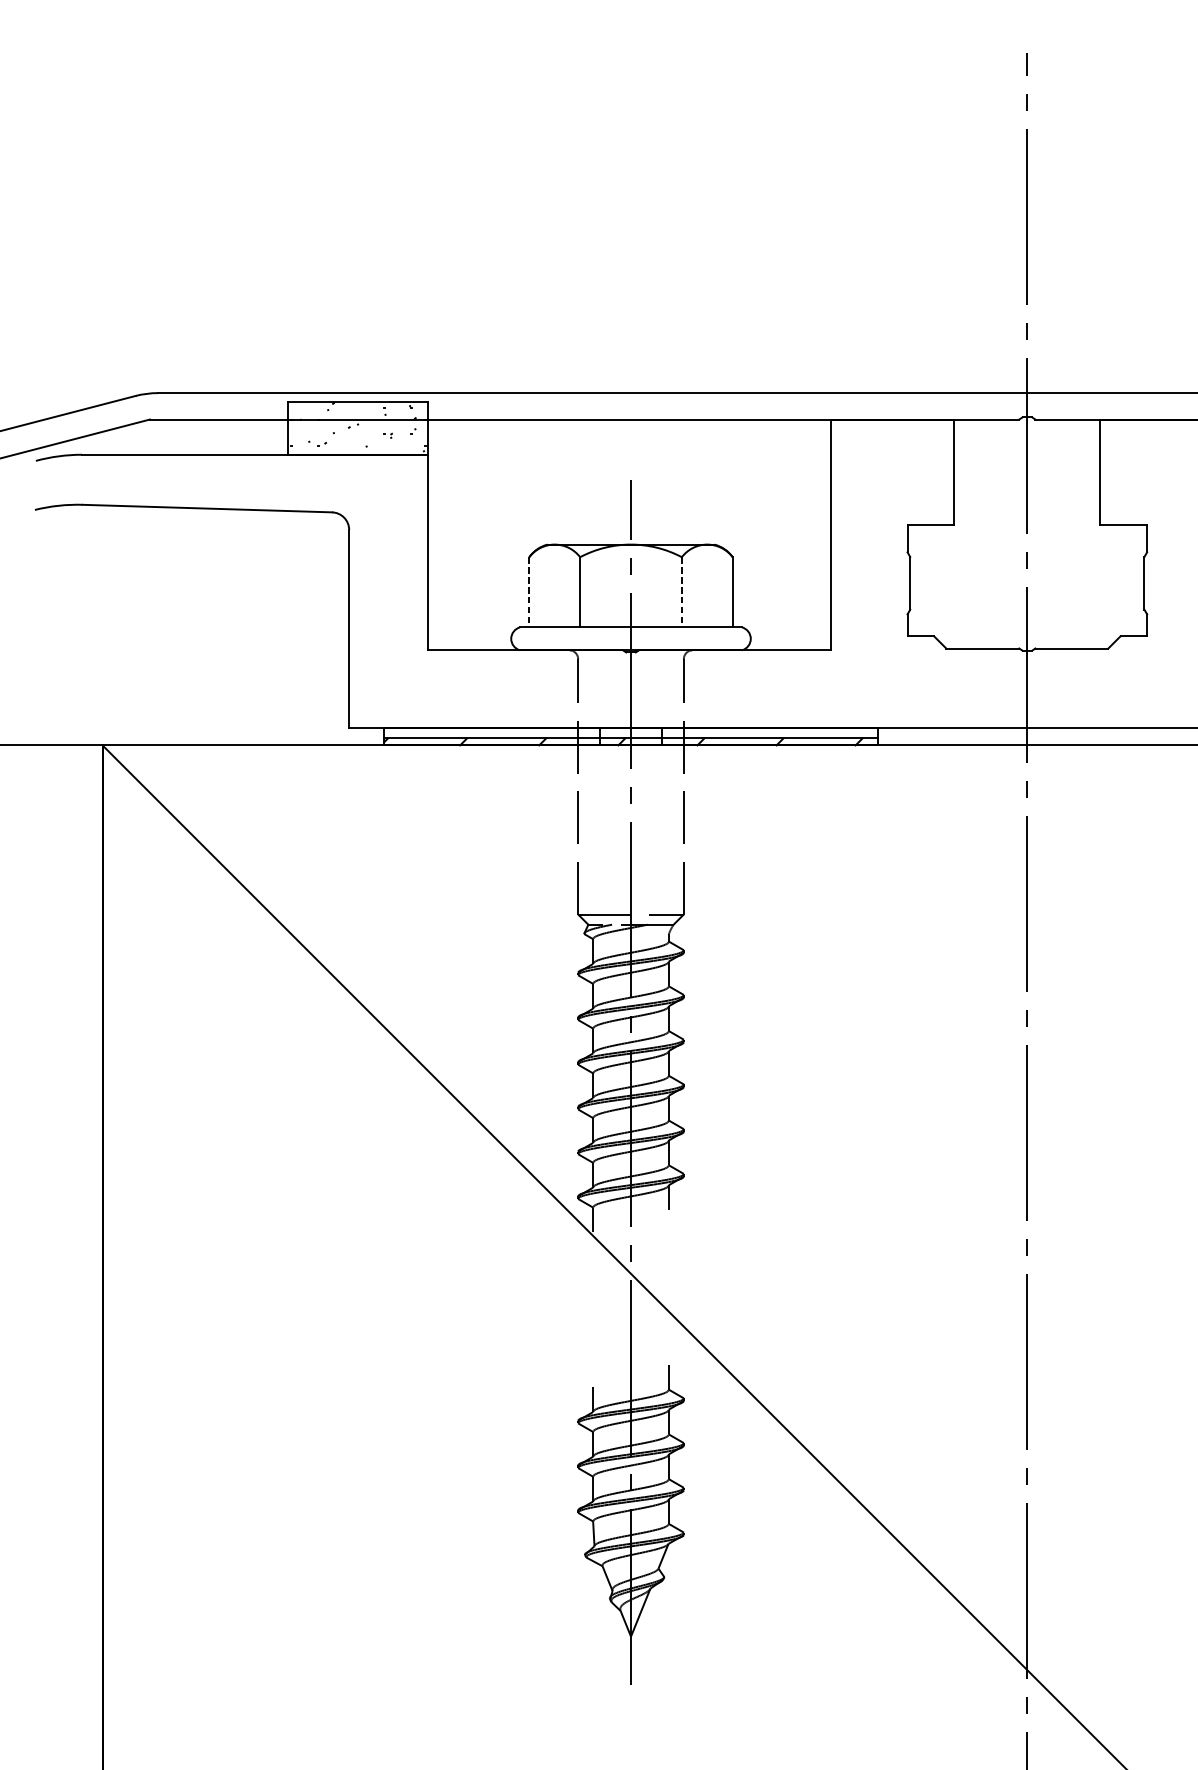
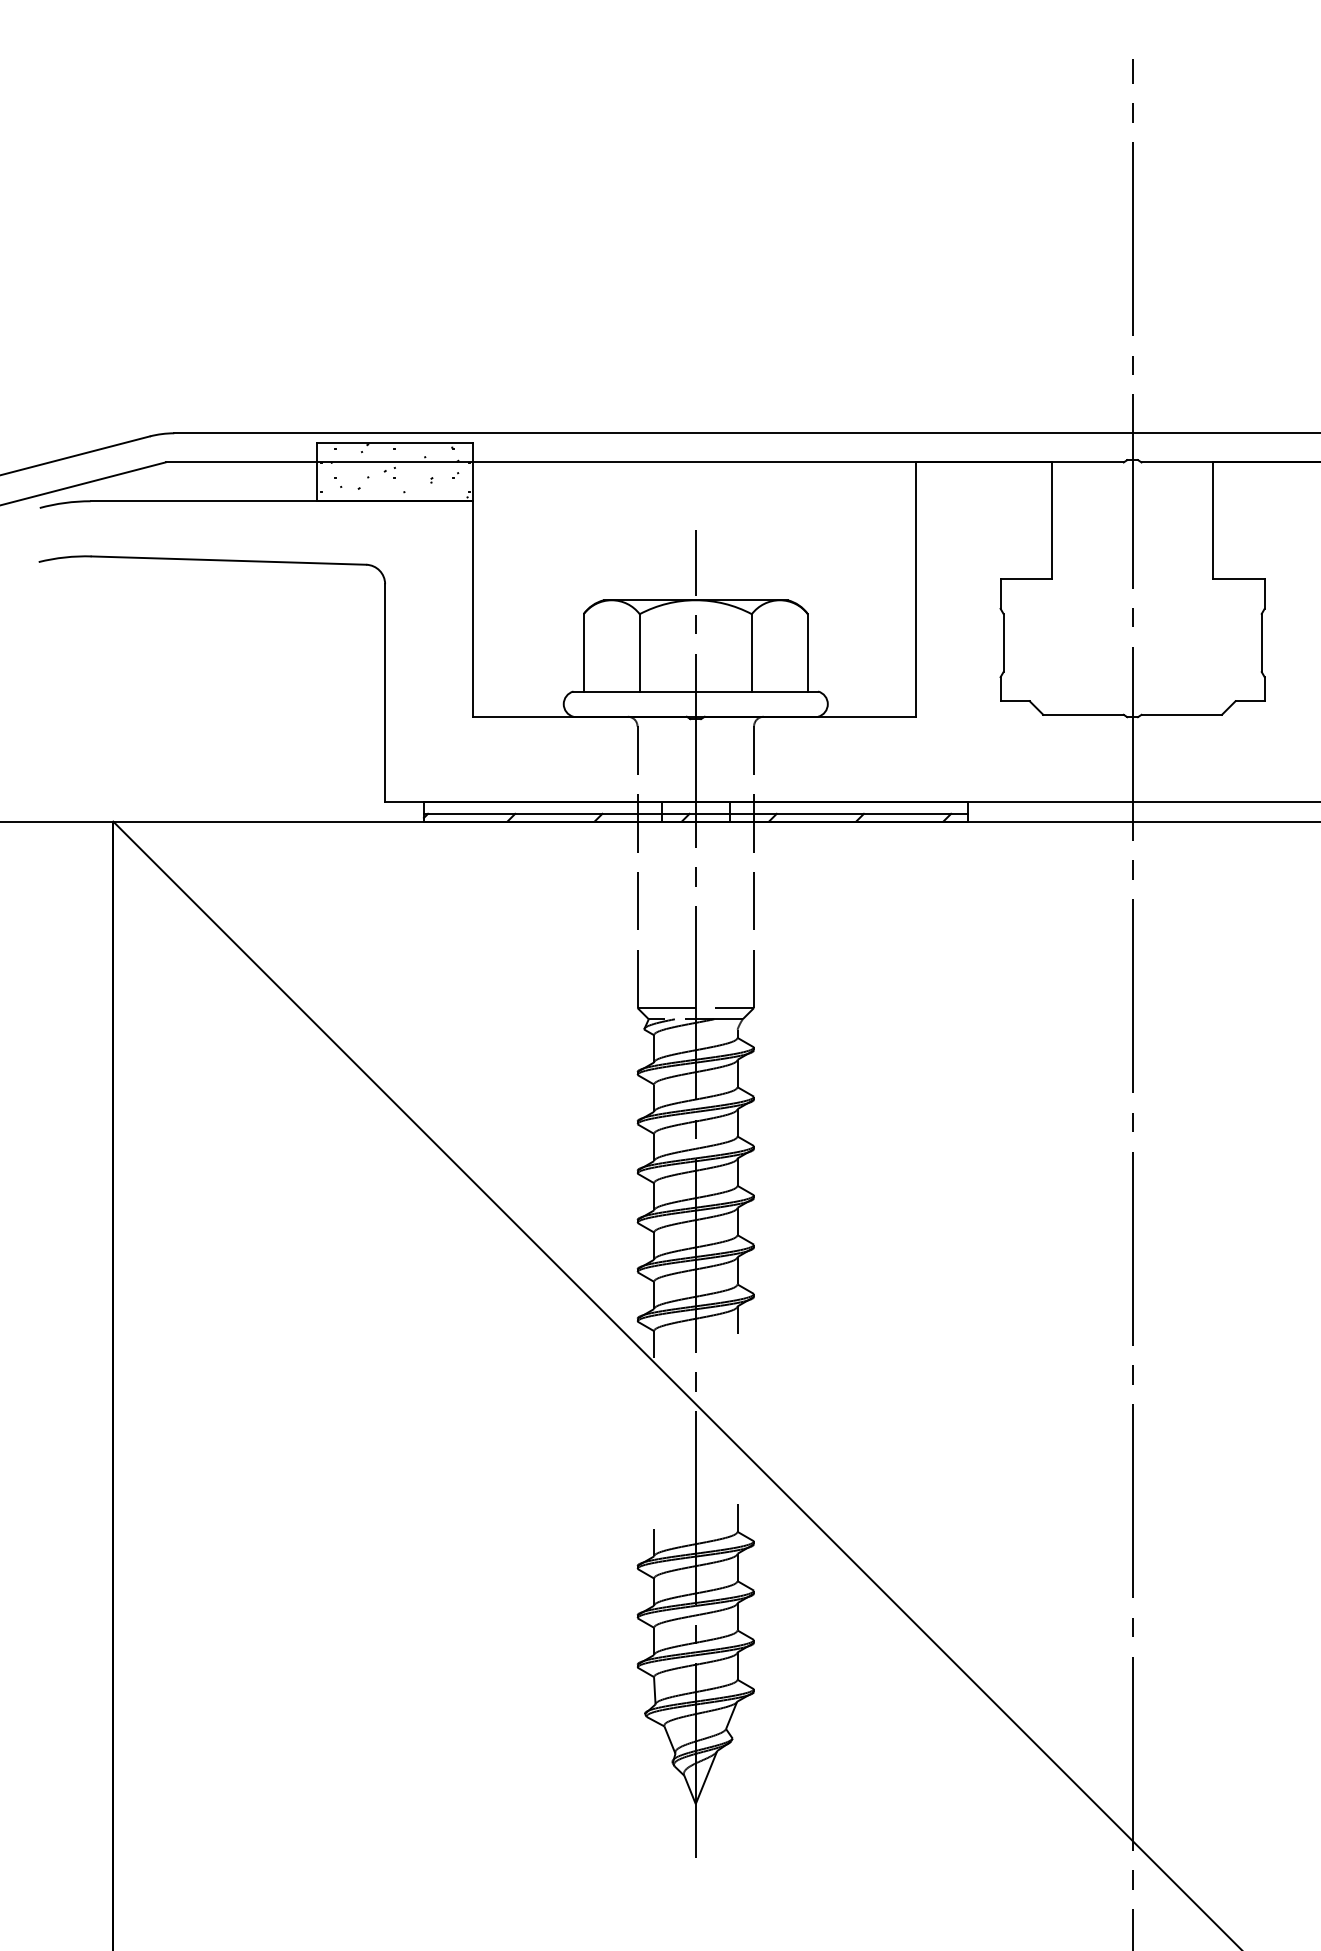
line: (529, 591) -> (583, 652), dashed -> solid
line: (681, 591) -> (751, 652), dashed -> solid

